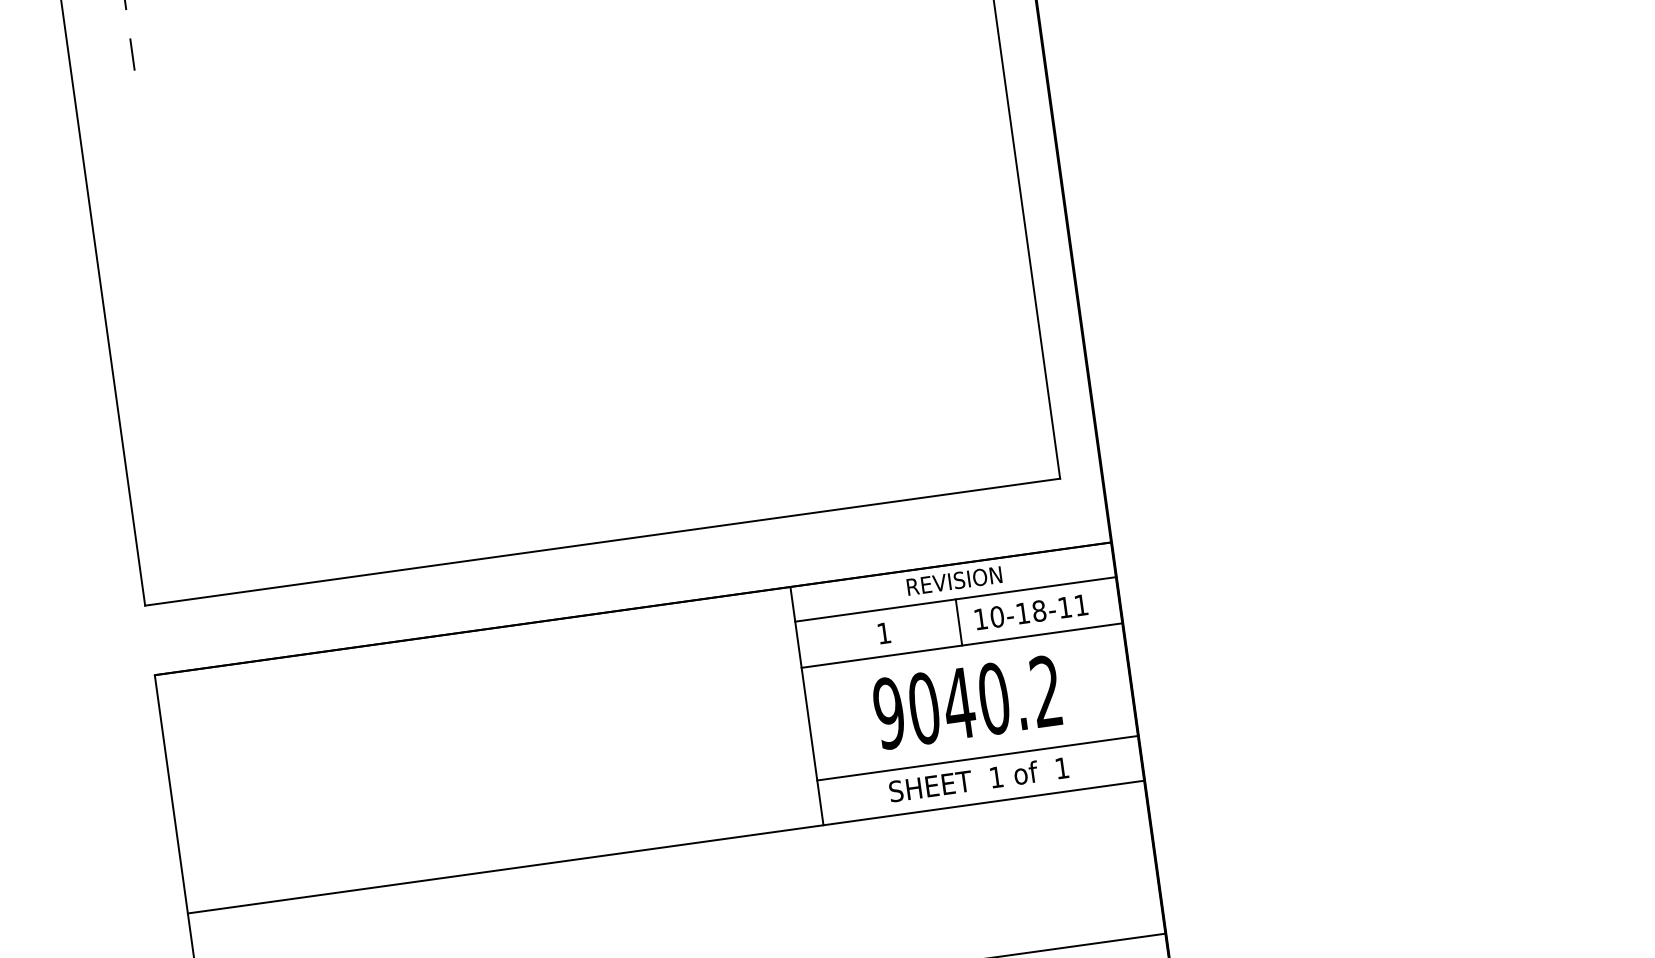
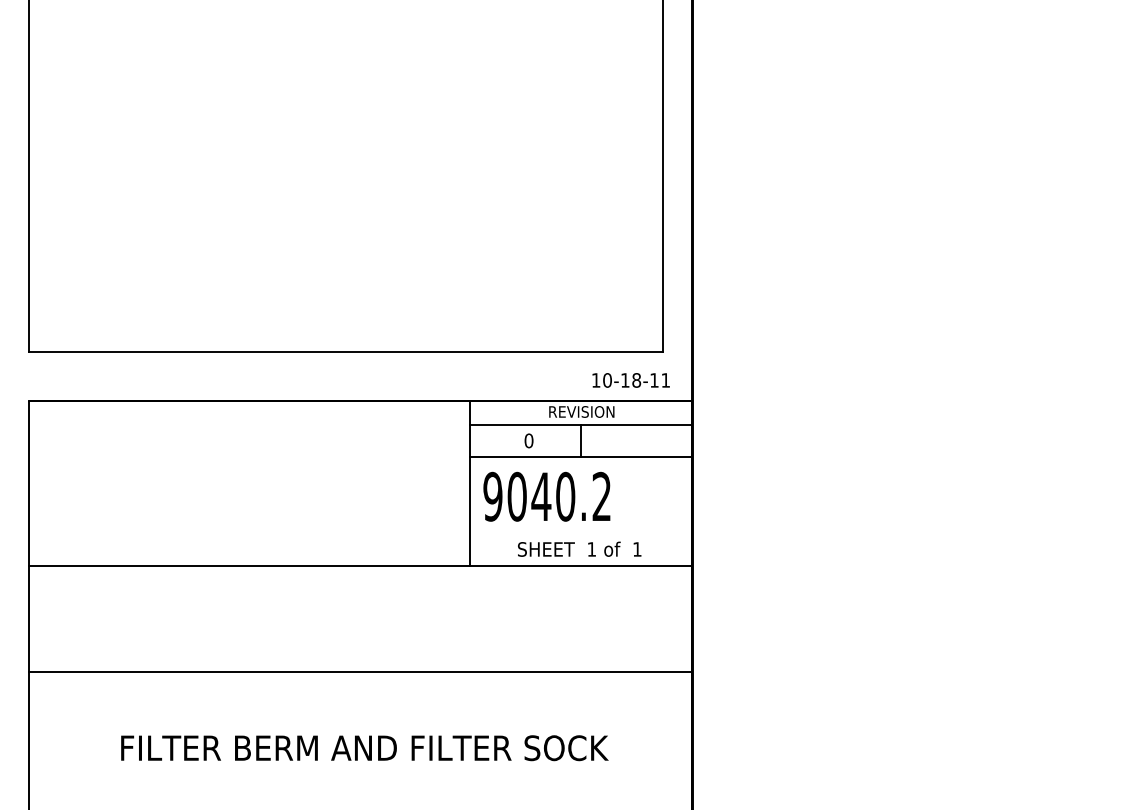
text: (1030, 612) -> (630, 380), moved
text: (883, 632) -> (528, 440), 1 -> 0
text: (966, 702) -> (546, 496), moved
line: (977, 758) -> (580, 534), removed

